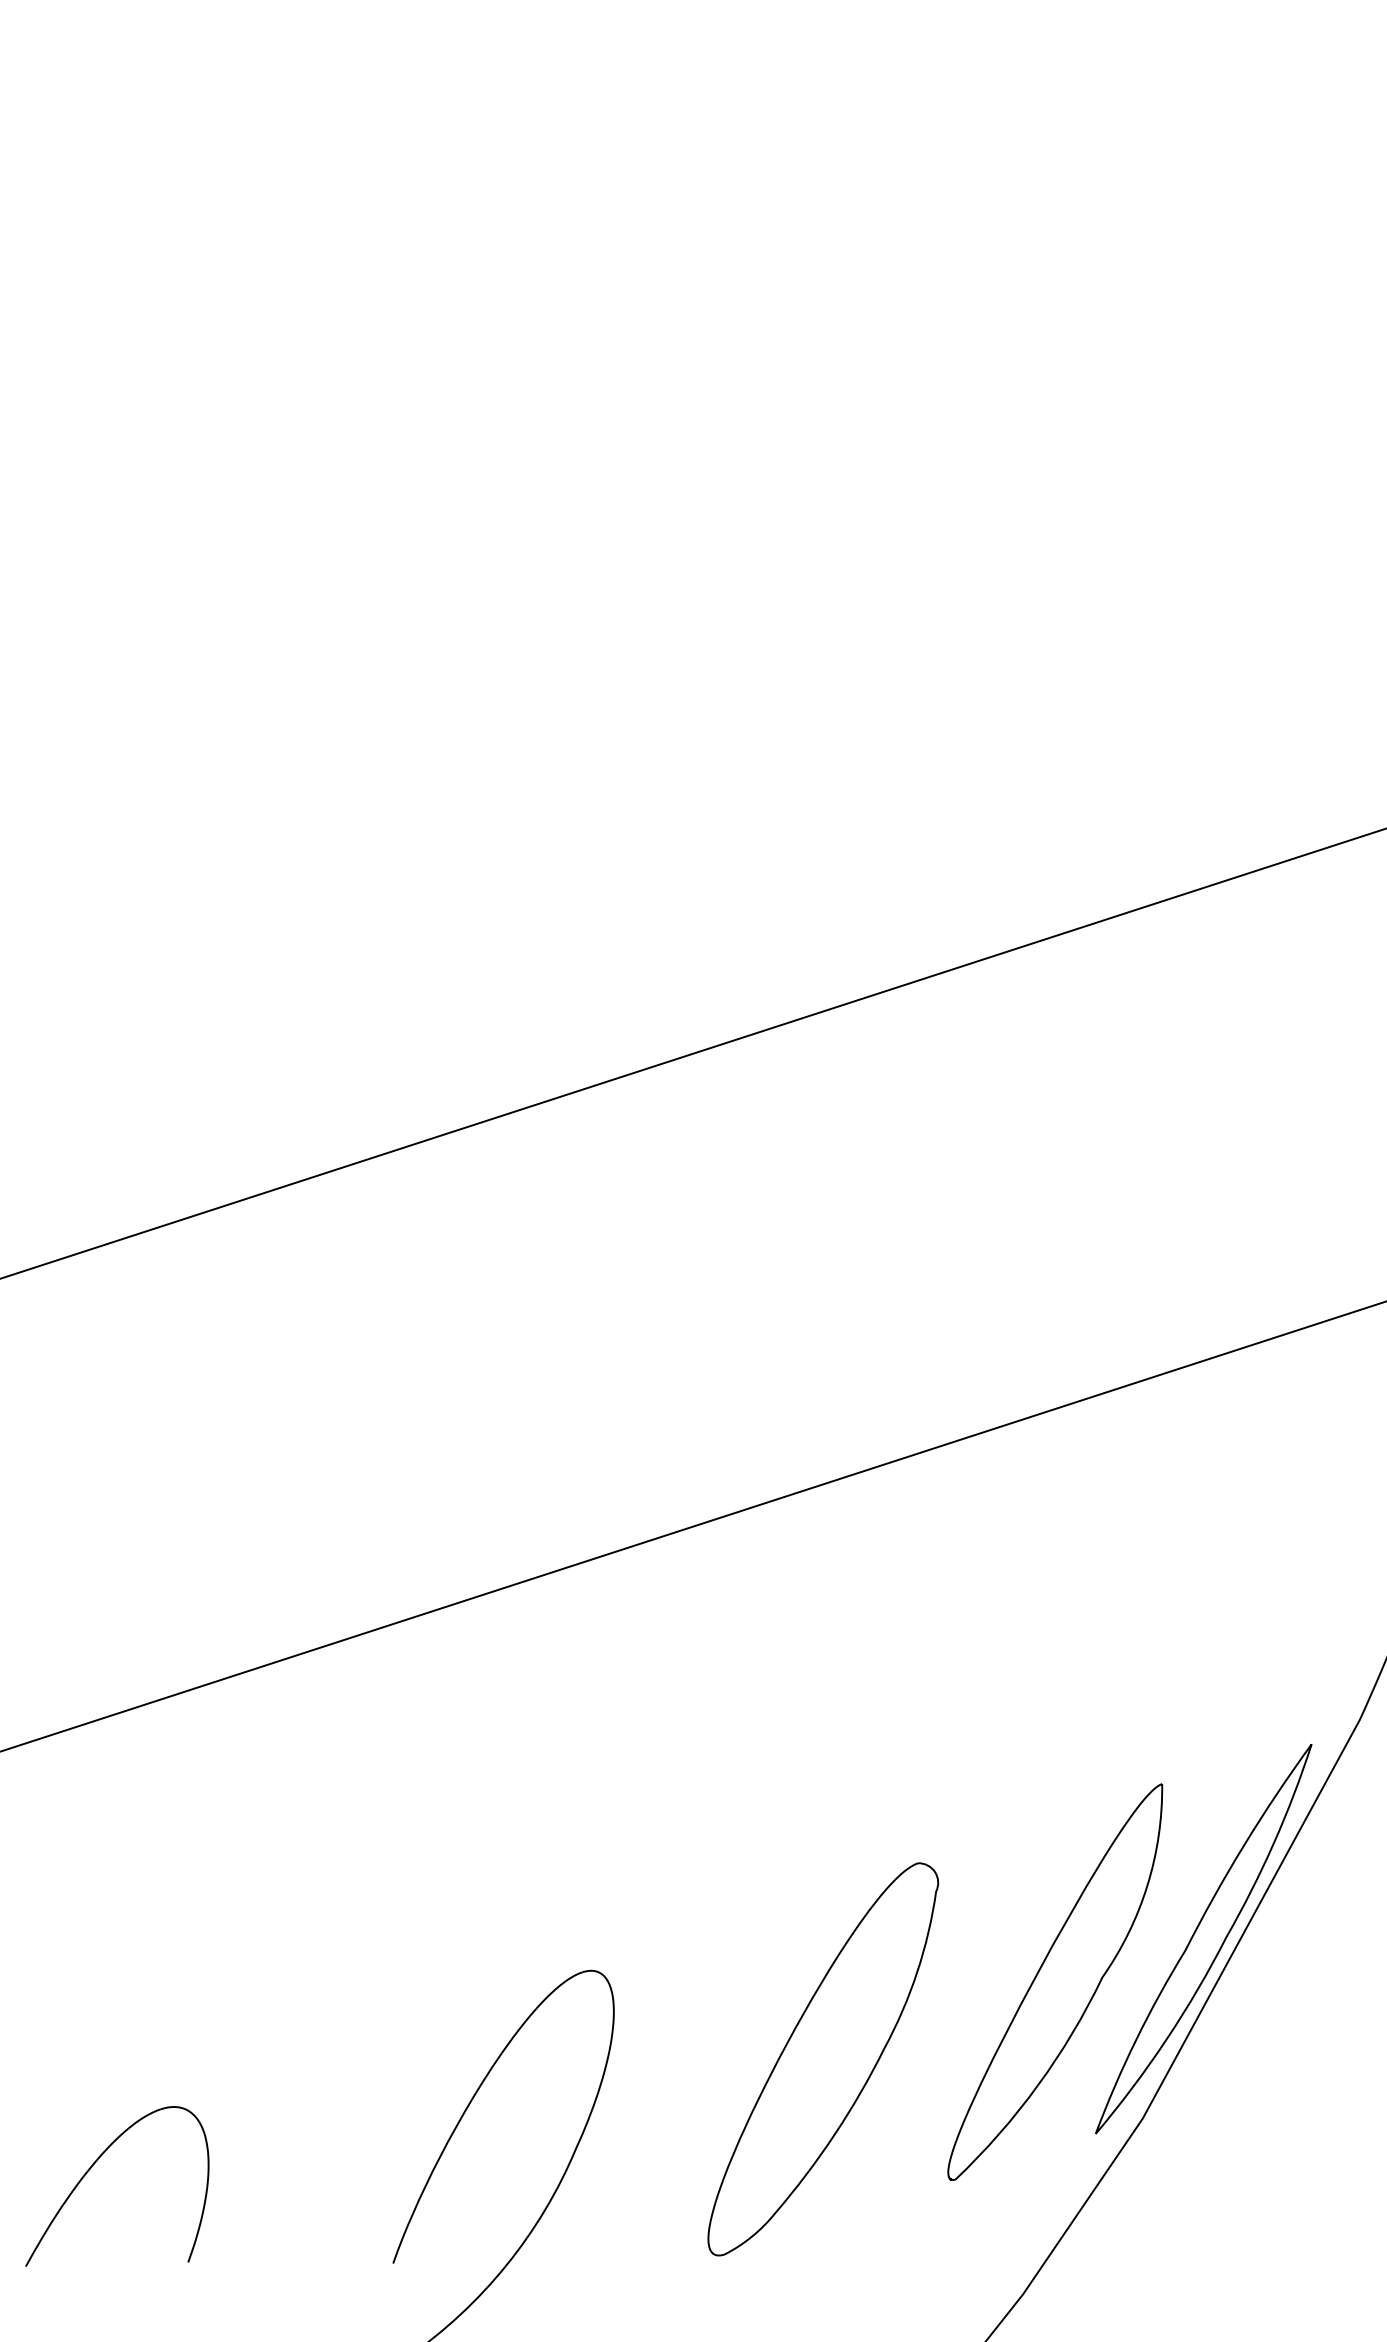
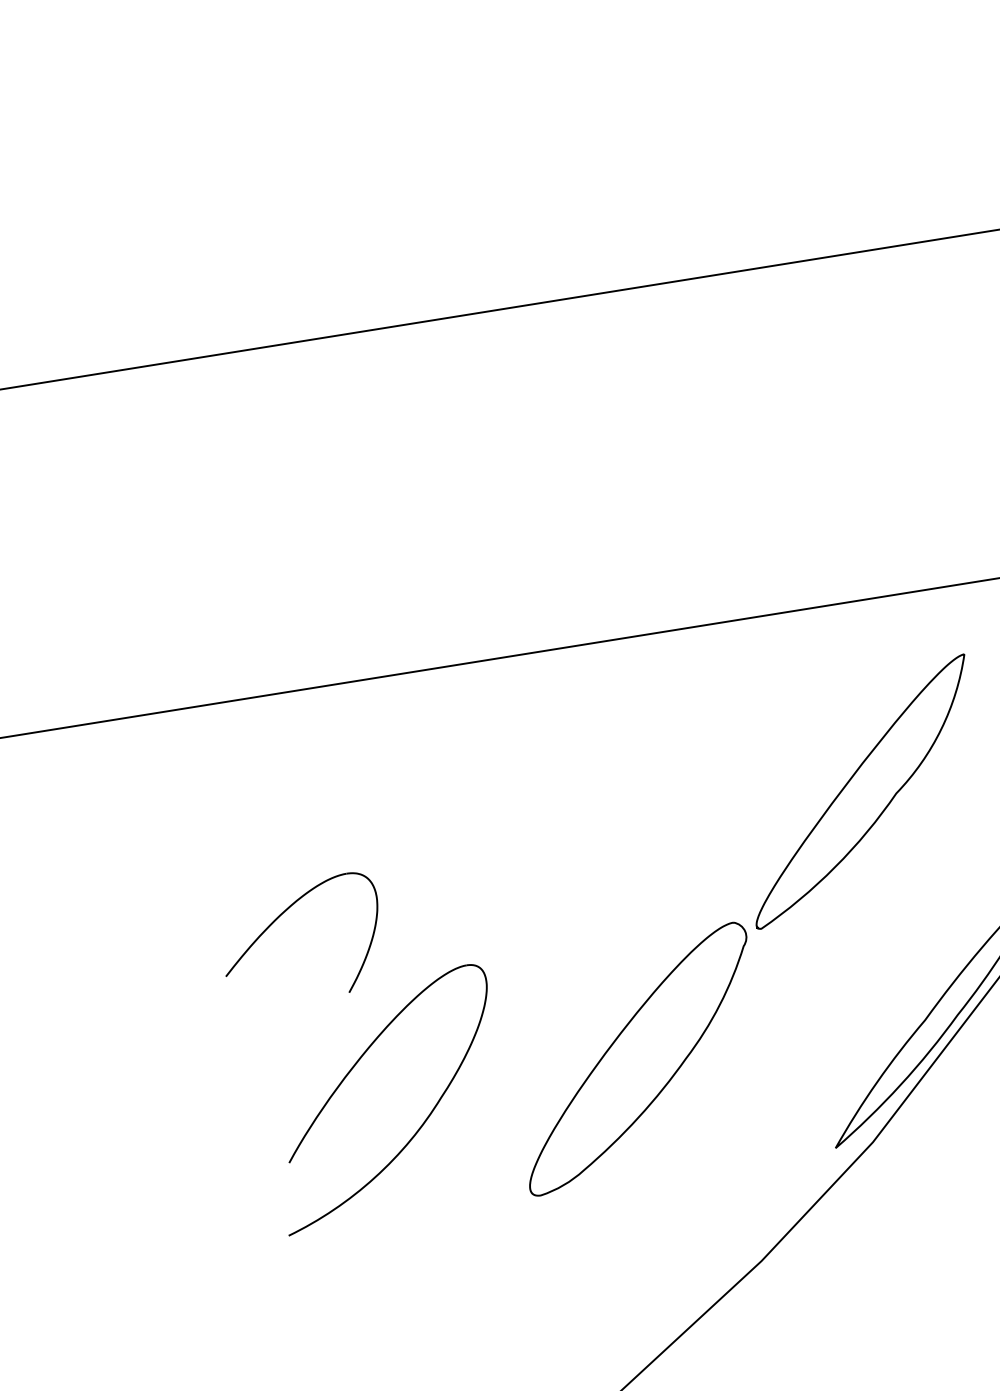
part: (1055, 1981) -> (860, 790), moved
part: (92, 2167) -> (288, 909), moved

